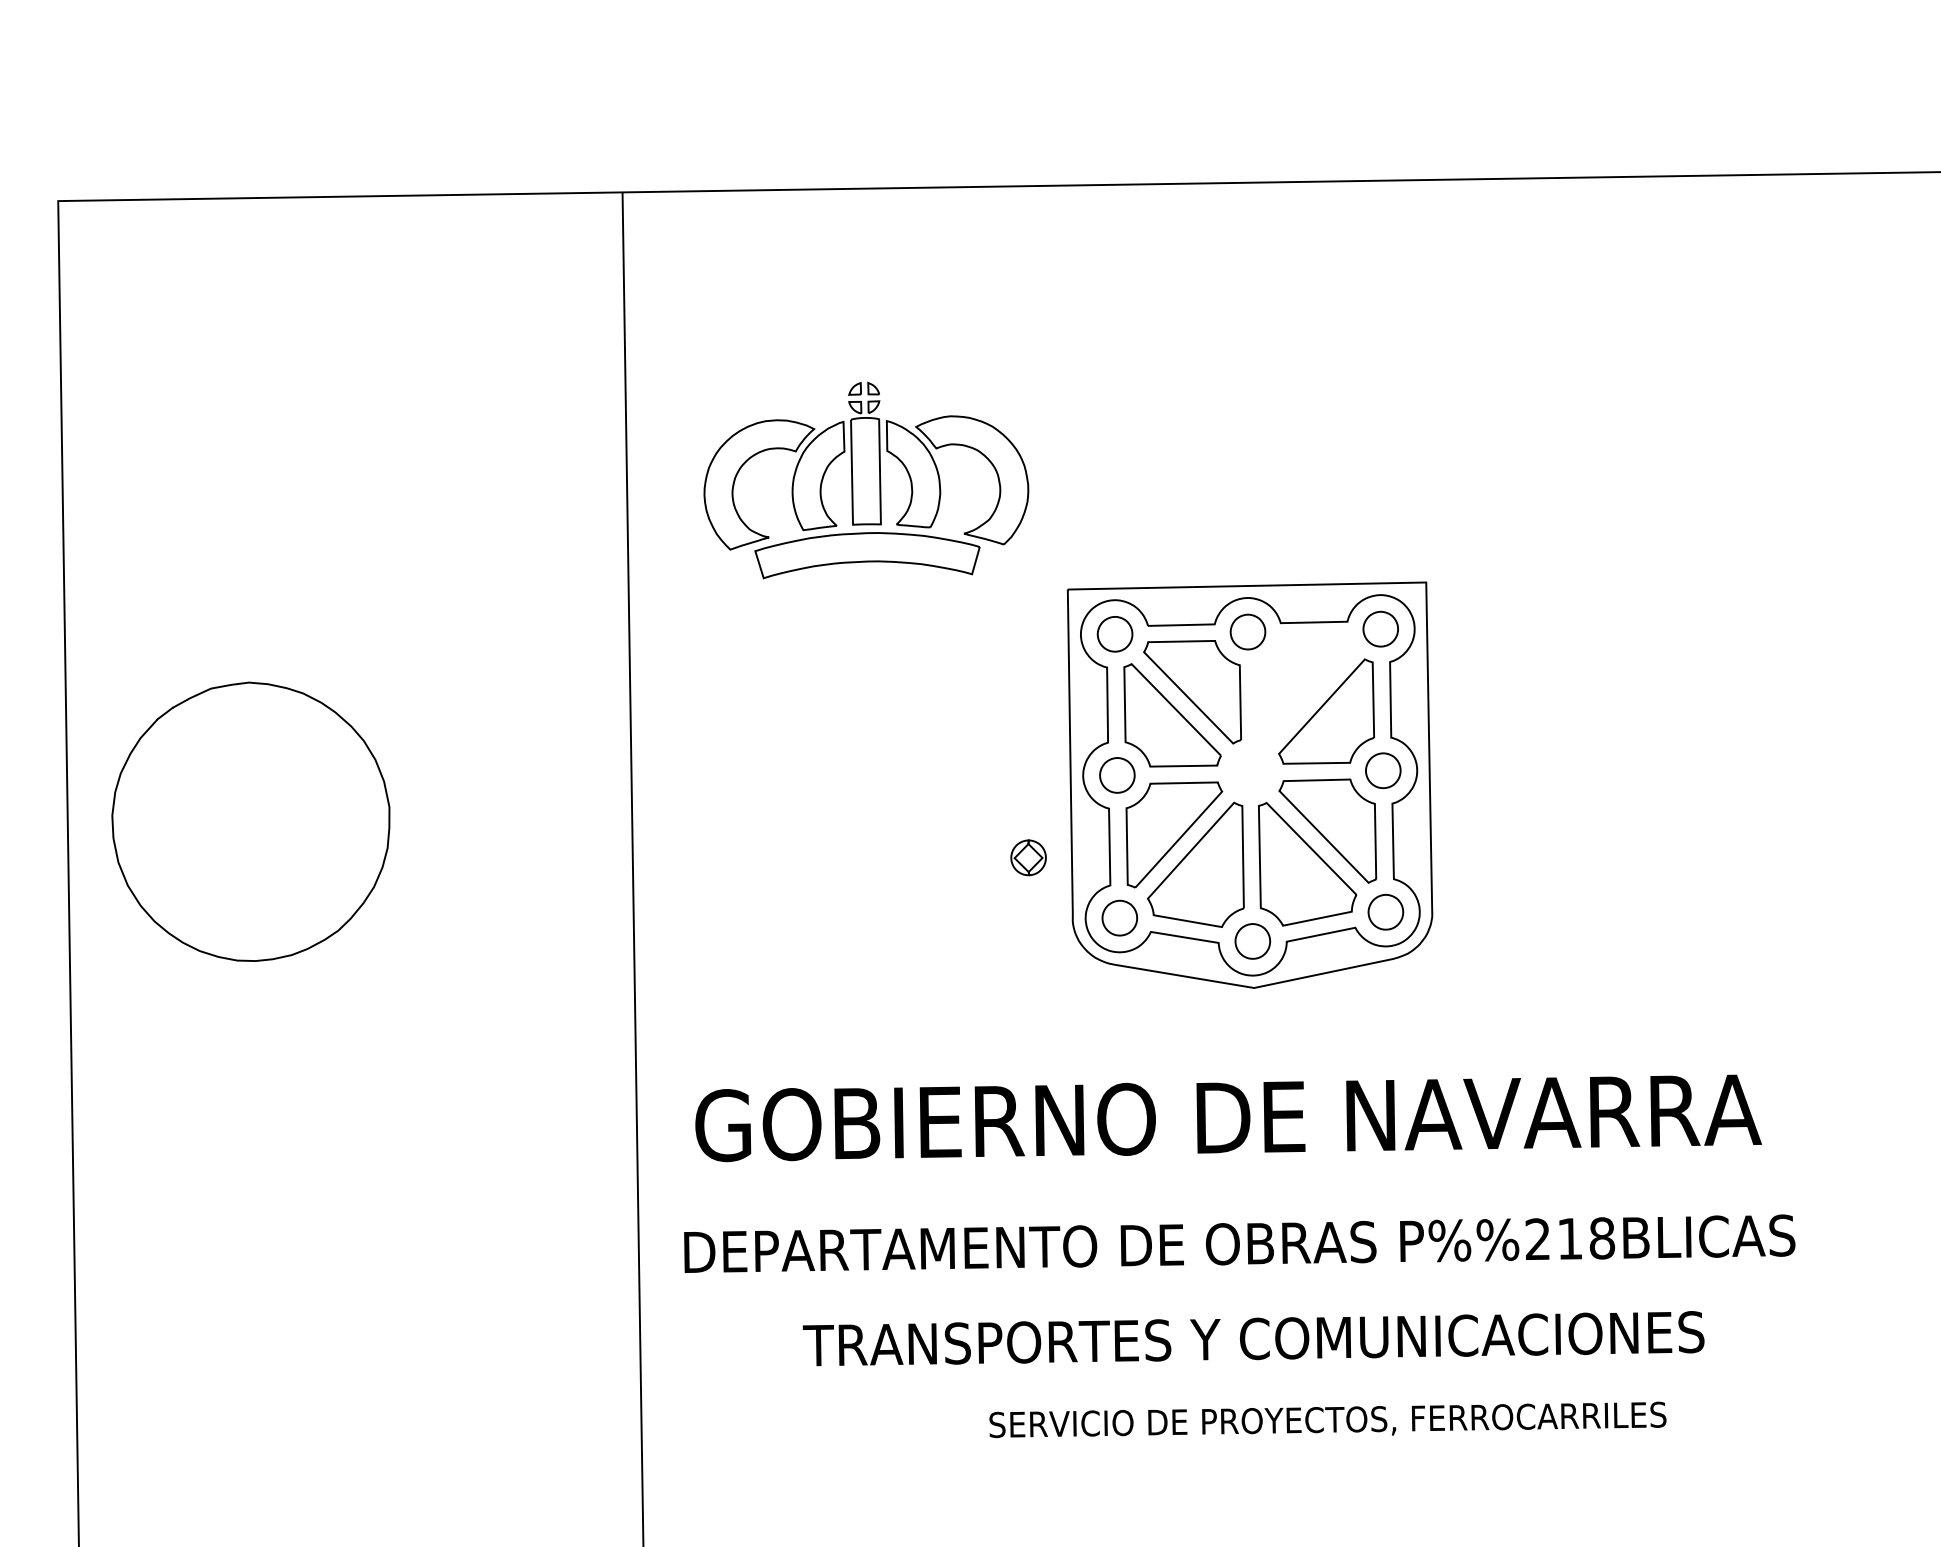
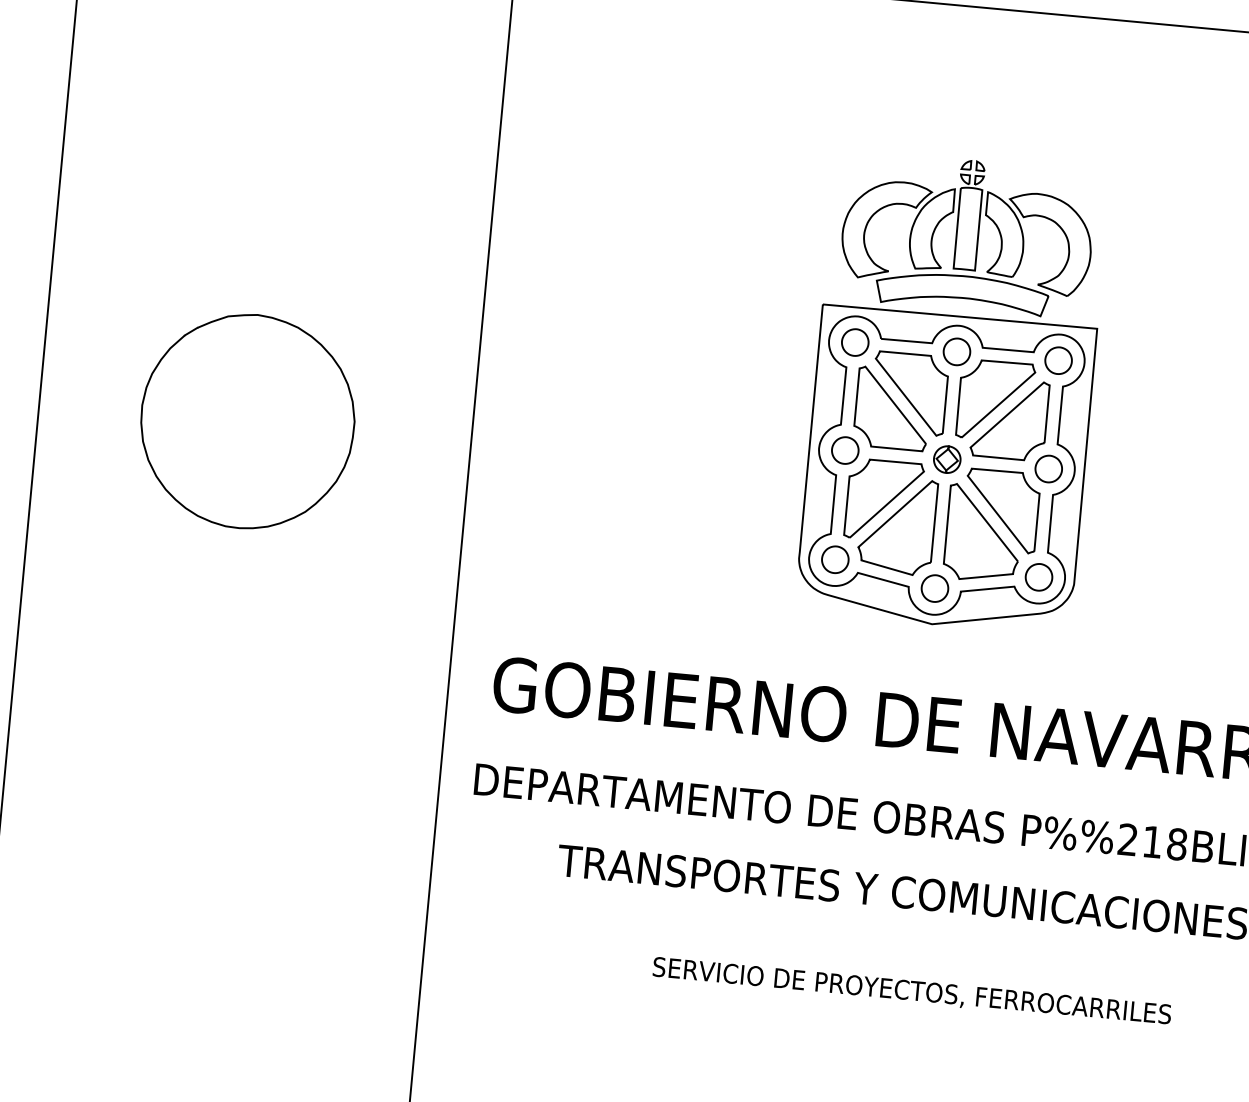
part: (866, 480) -> (967, 235), moved
part: (1304, 689) -> (995, 400), added
part: (250, 821) -> (247, 421), moved
part: (1028, 857) -> (947, 459), moved
text: (1327, 1419) -> (911, 990), moved

